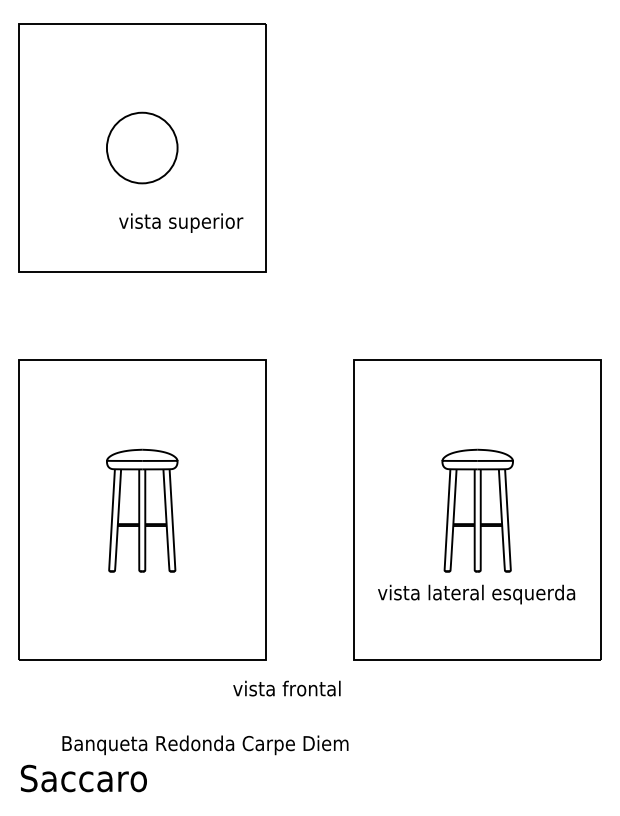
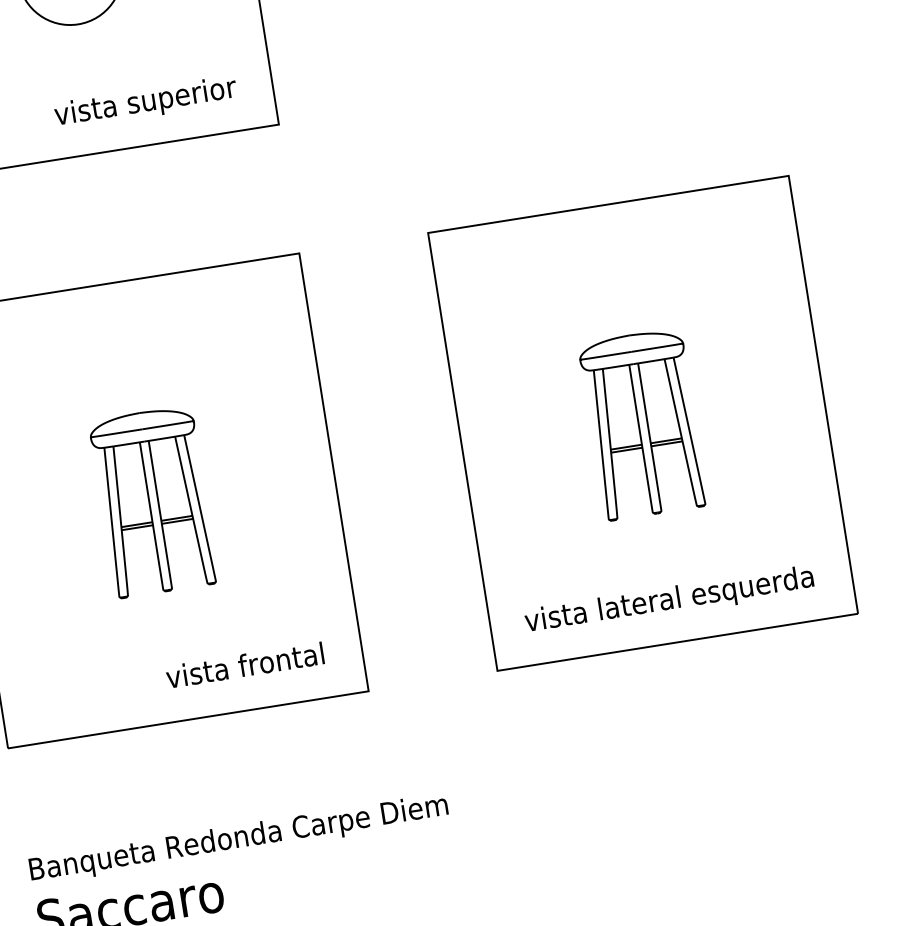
text: (181, 222) -> (146, 102), moved
text: (476, 594) -> (669, 600), moved
text: (286, 688) -> (244, 665), moved
text: (205, 745) -> (239, 839), moved

